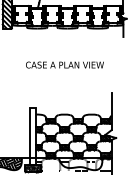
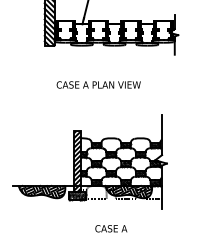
text: (64, 64) -> (98, 84), moved
hatch: (32, 136) -> (76, 161), added
hatch: (80, 163) -> (128, 191), added

